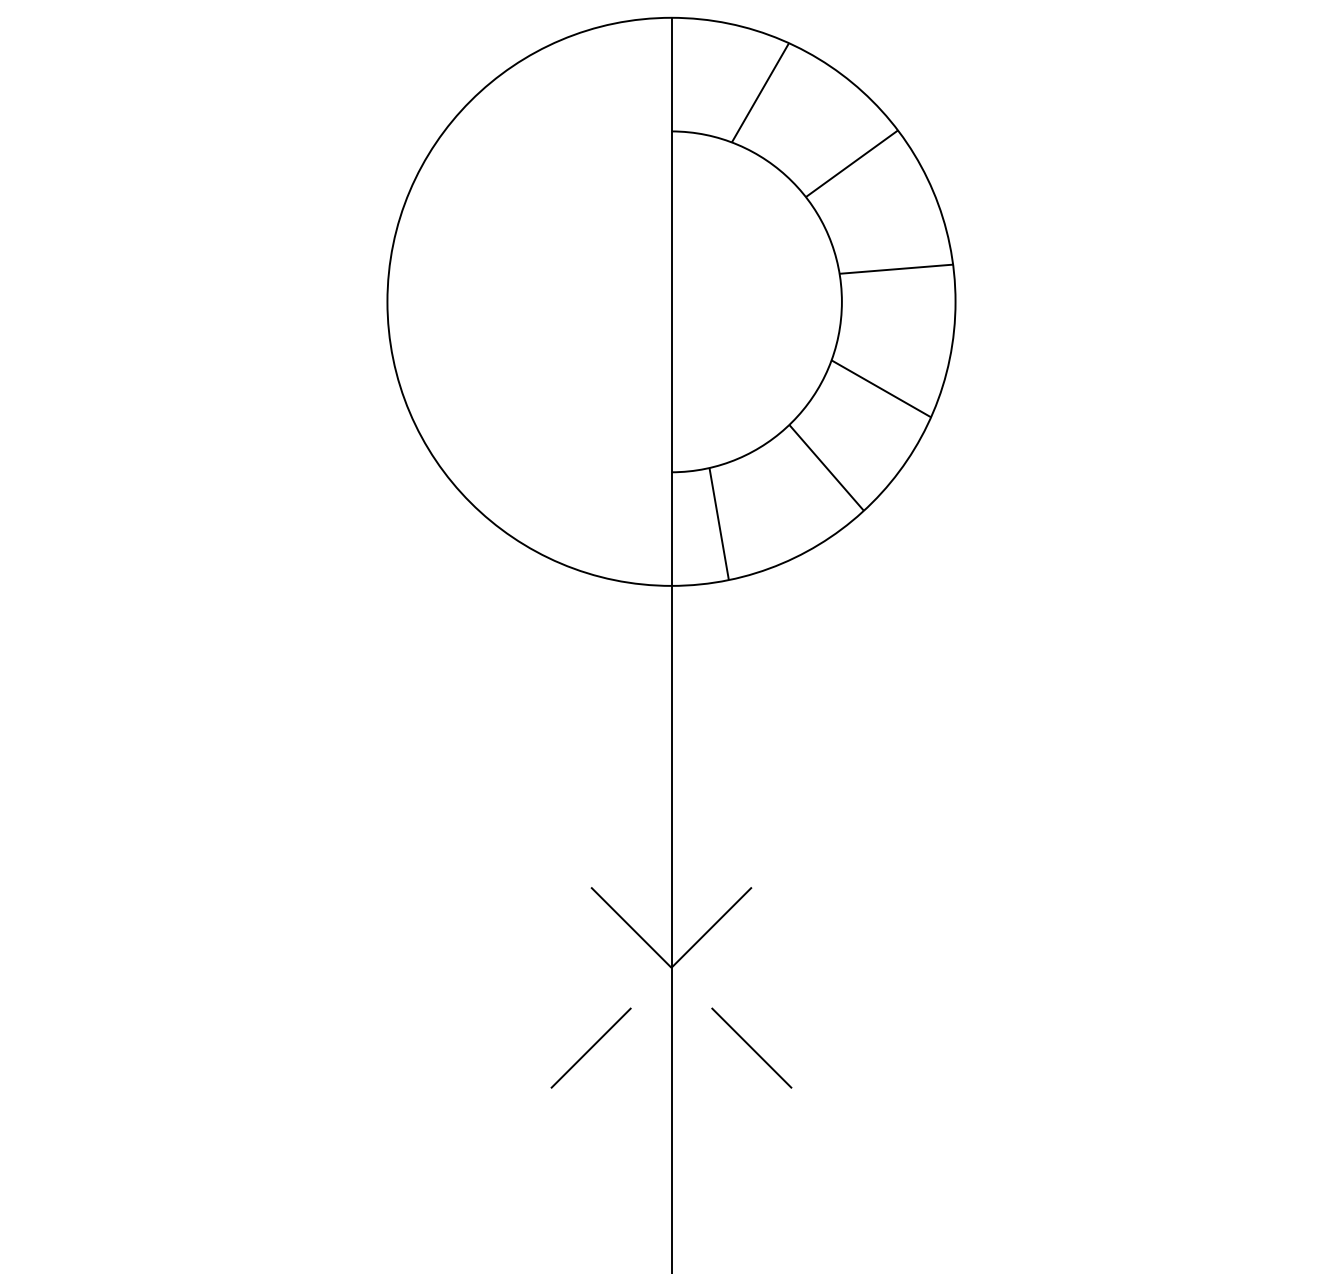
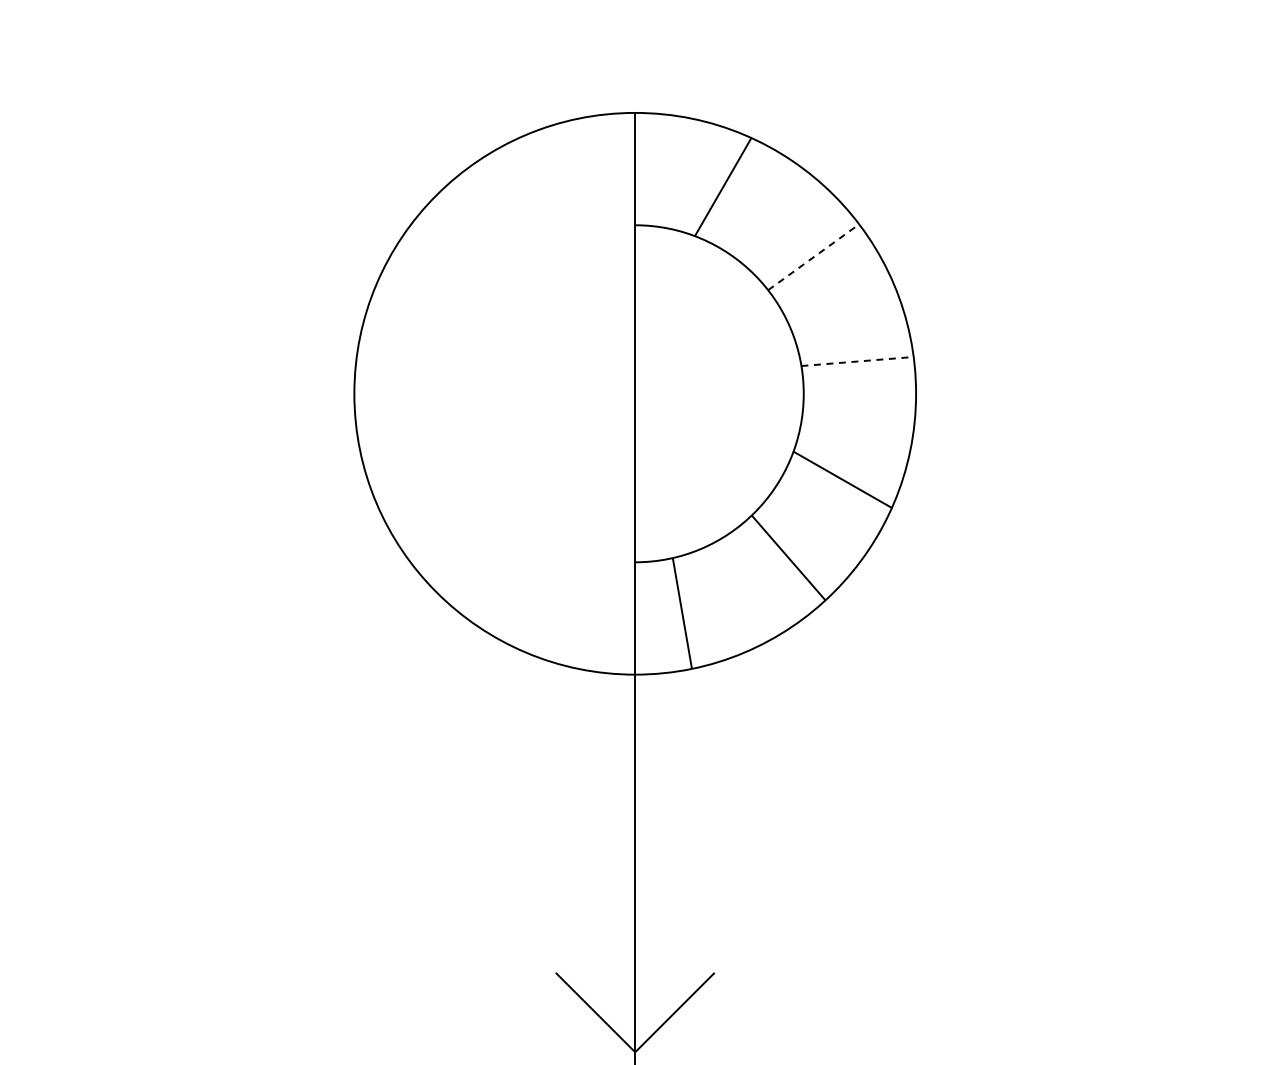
line: (851, 163) -> (813, 256), solid -> dashed
line: (896, 269) -> (857, 361), solid -> dashed

